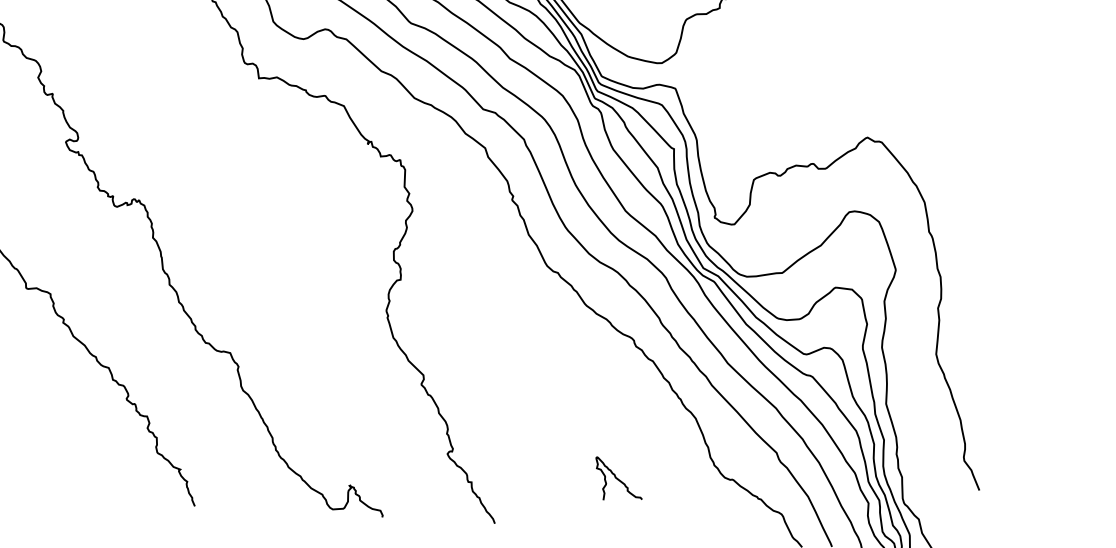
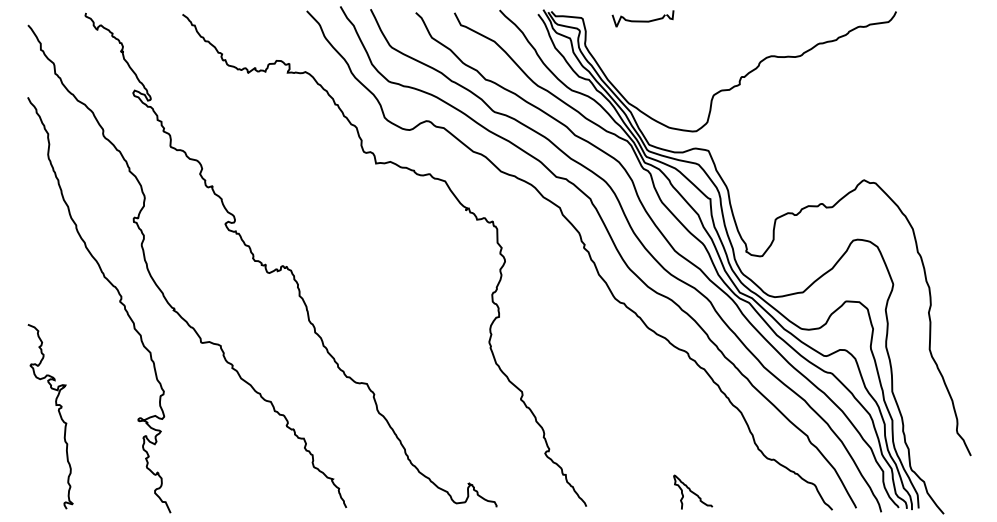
curve: (619, 478) -> (693, 491), moved

